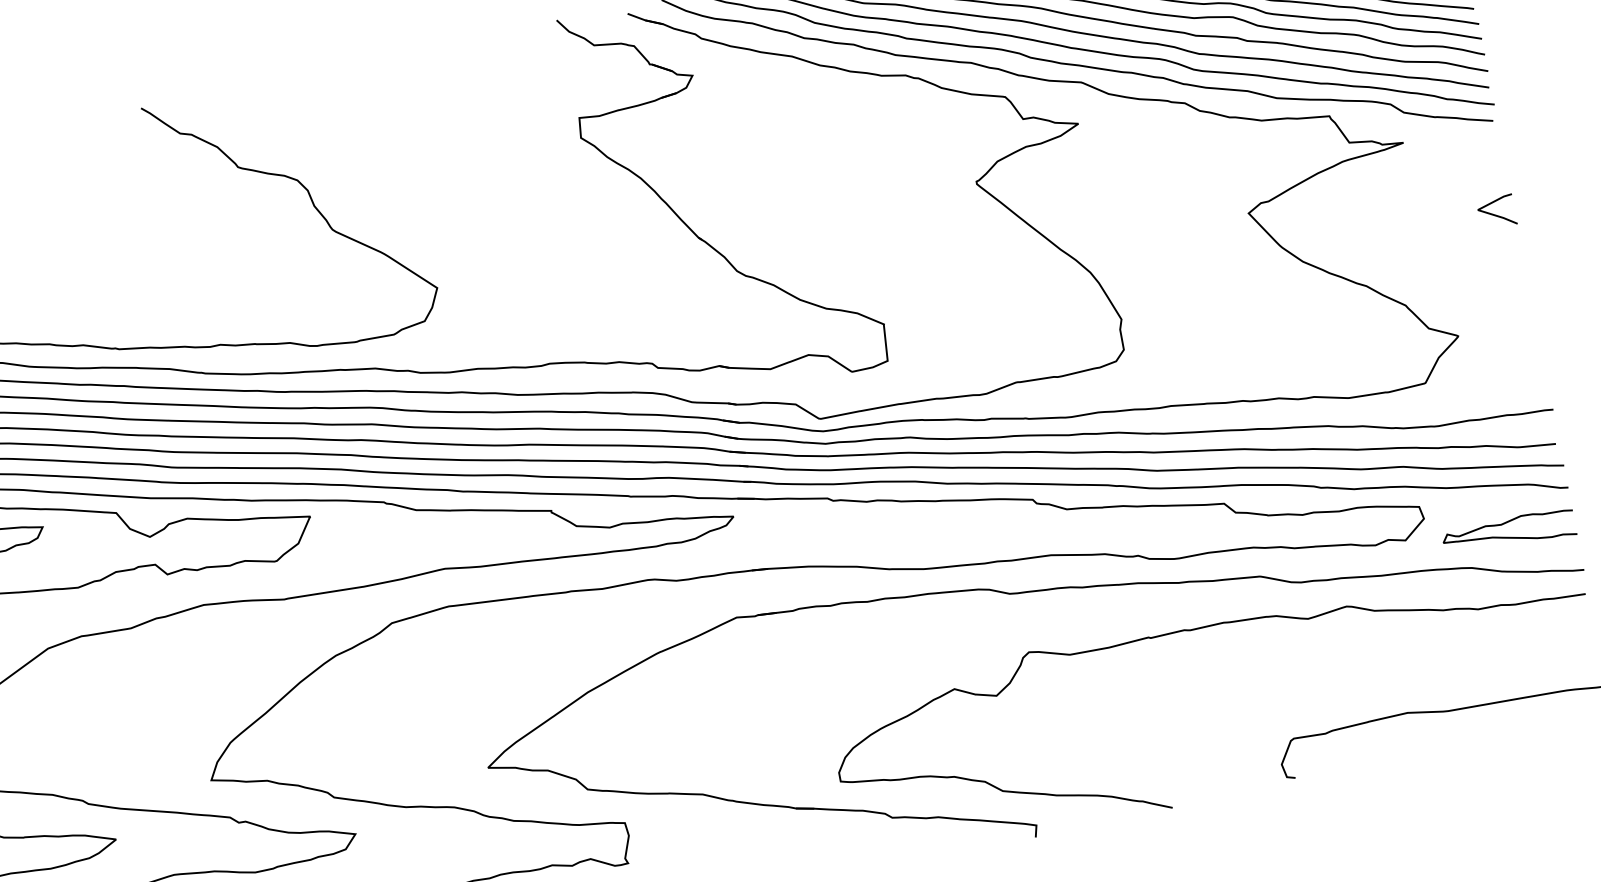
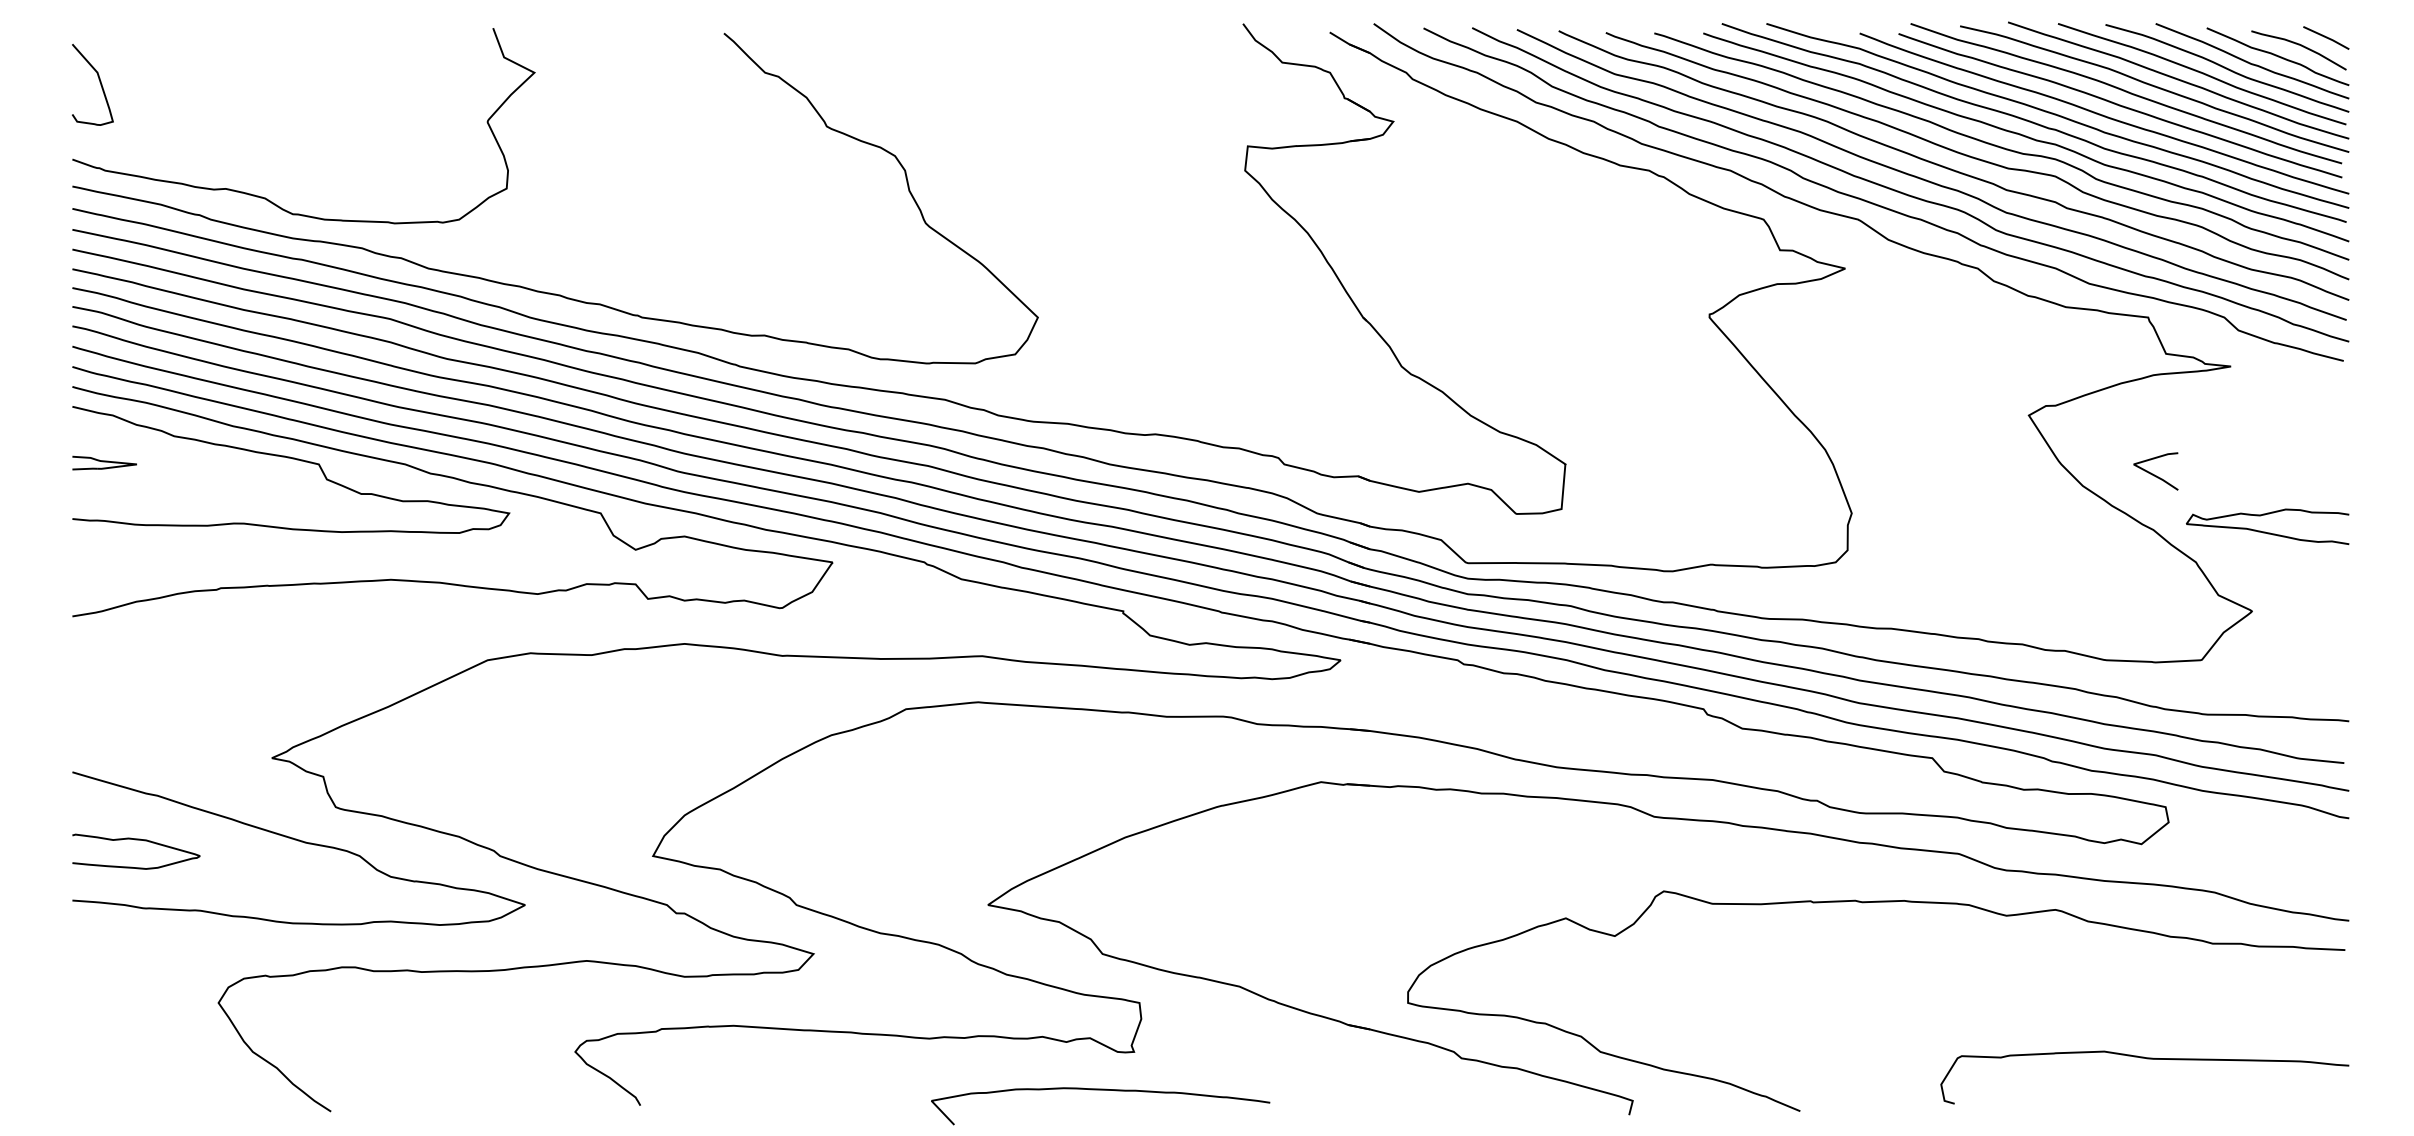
line: (1495, 214) -> (2153, 473), moved
curve: (1508, 536) -> (2265, 531), moved

